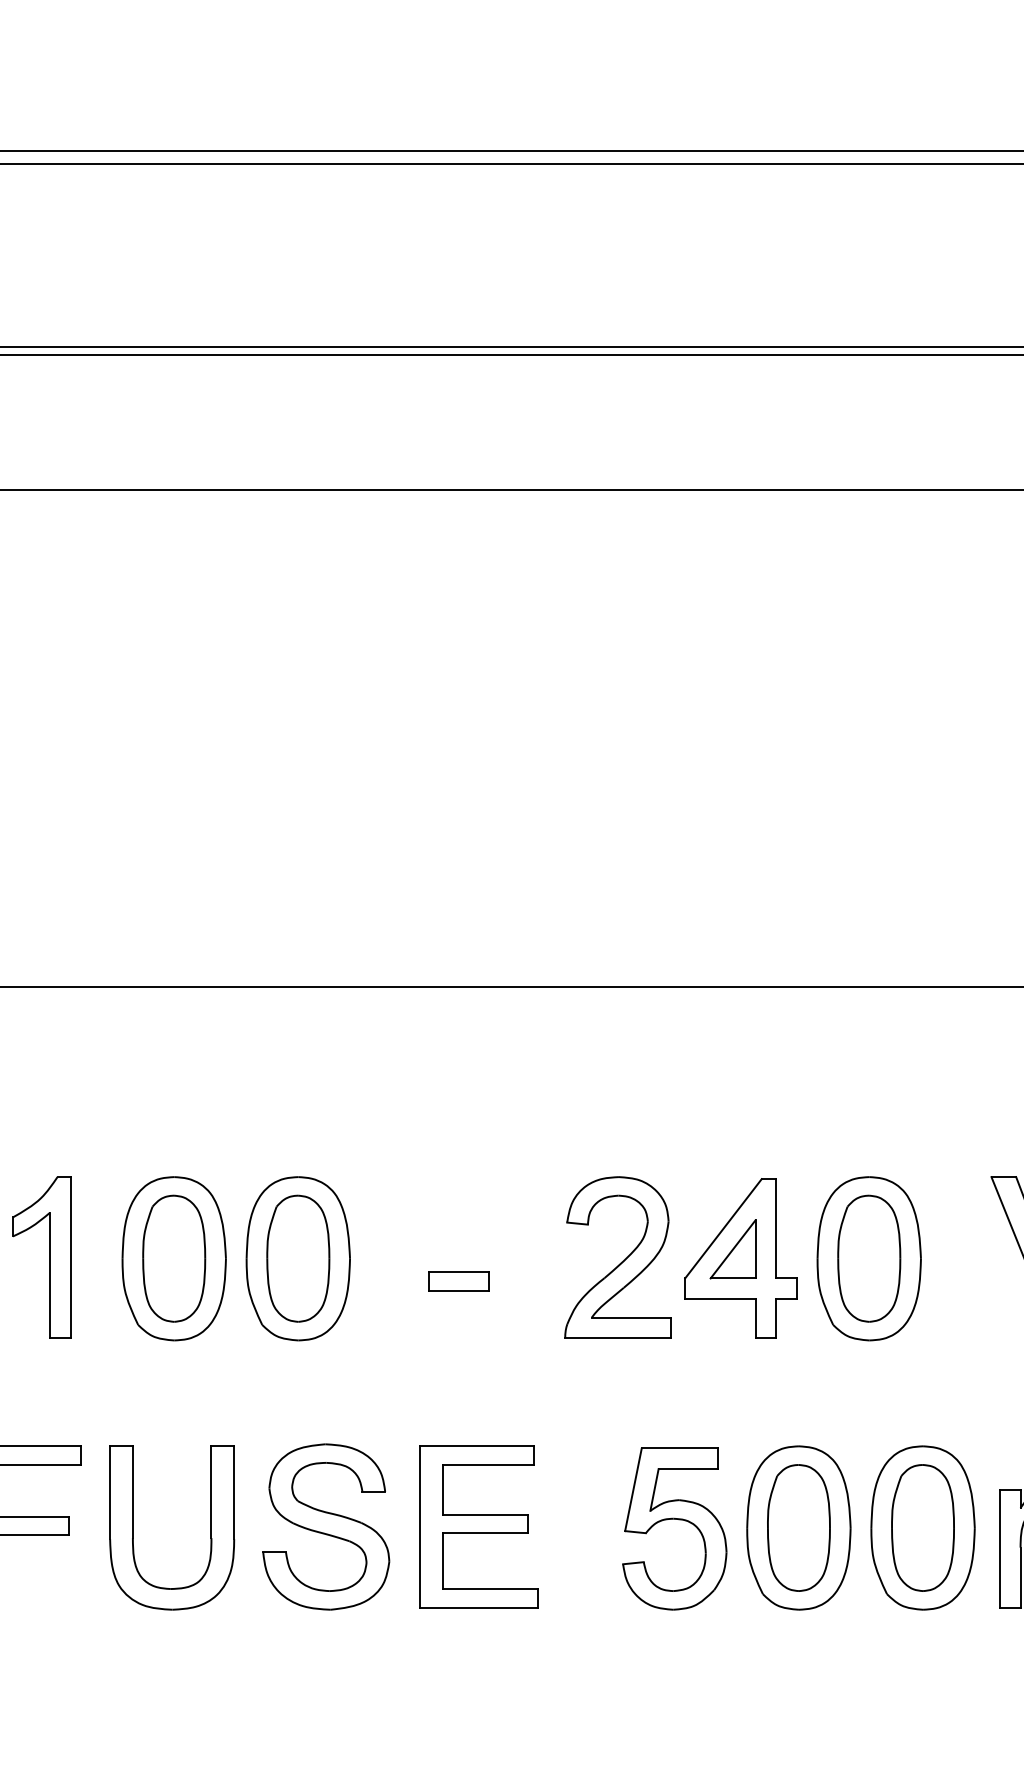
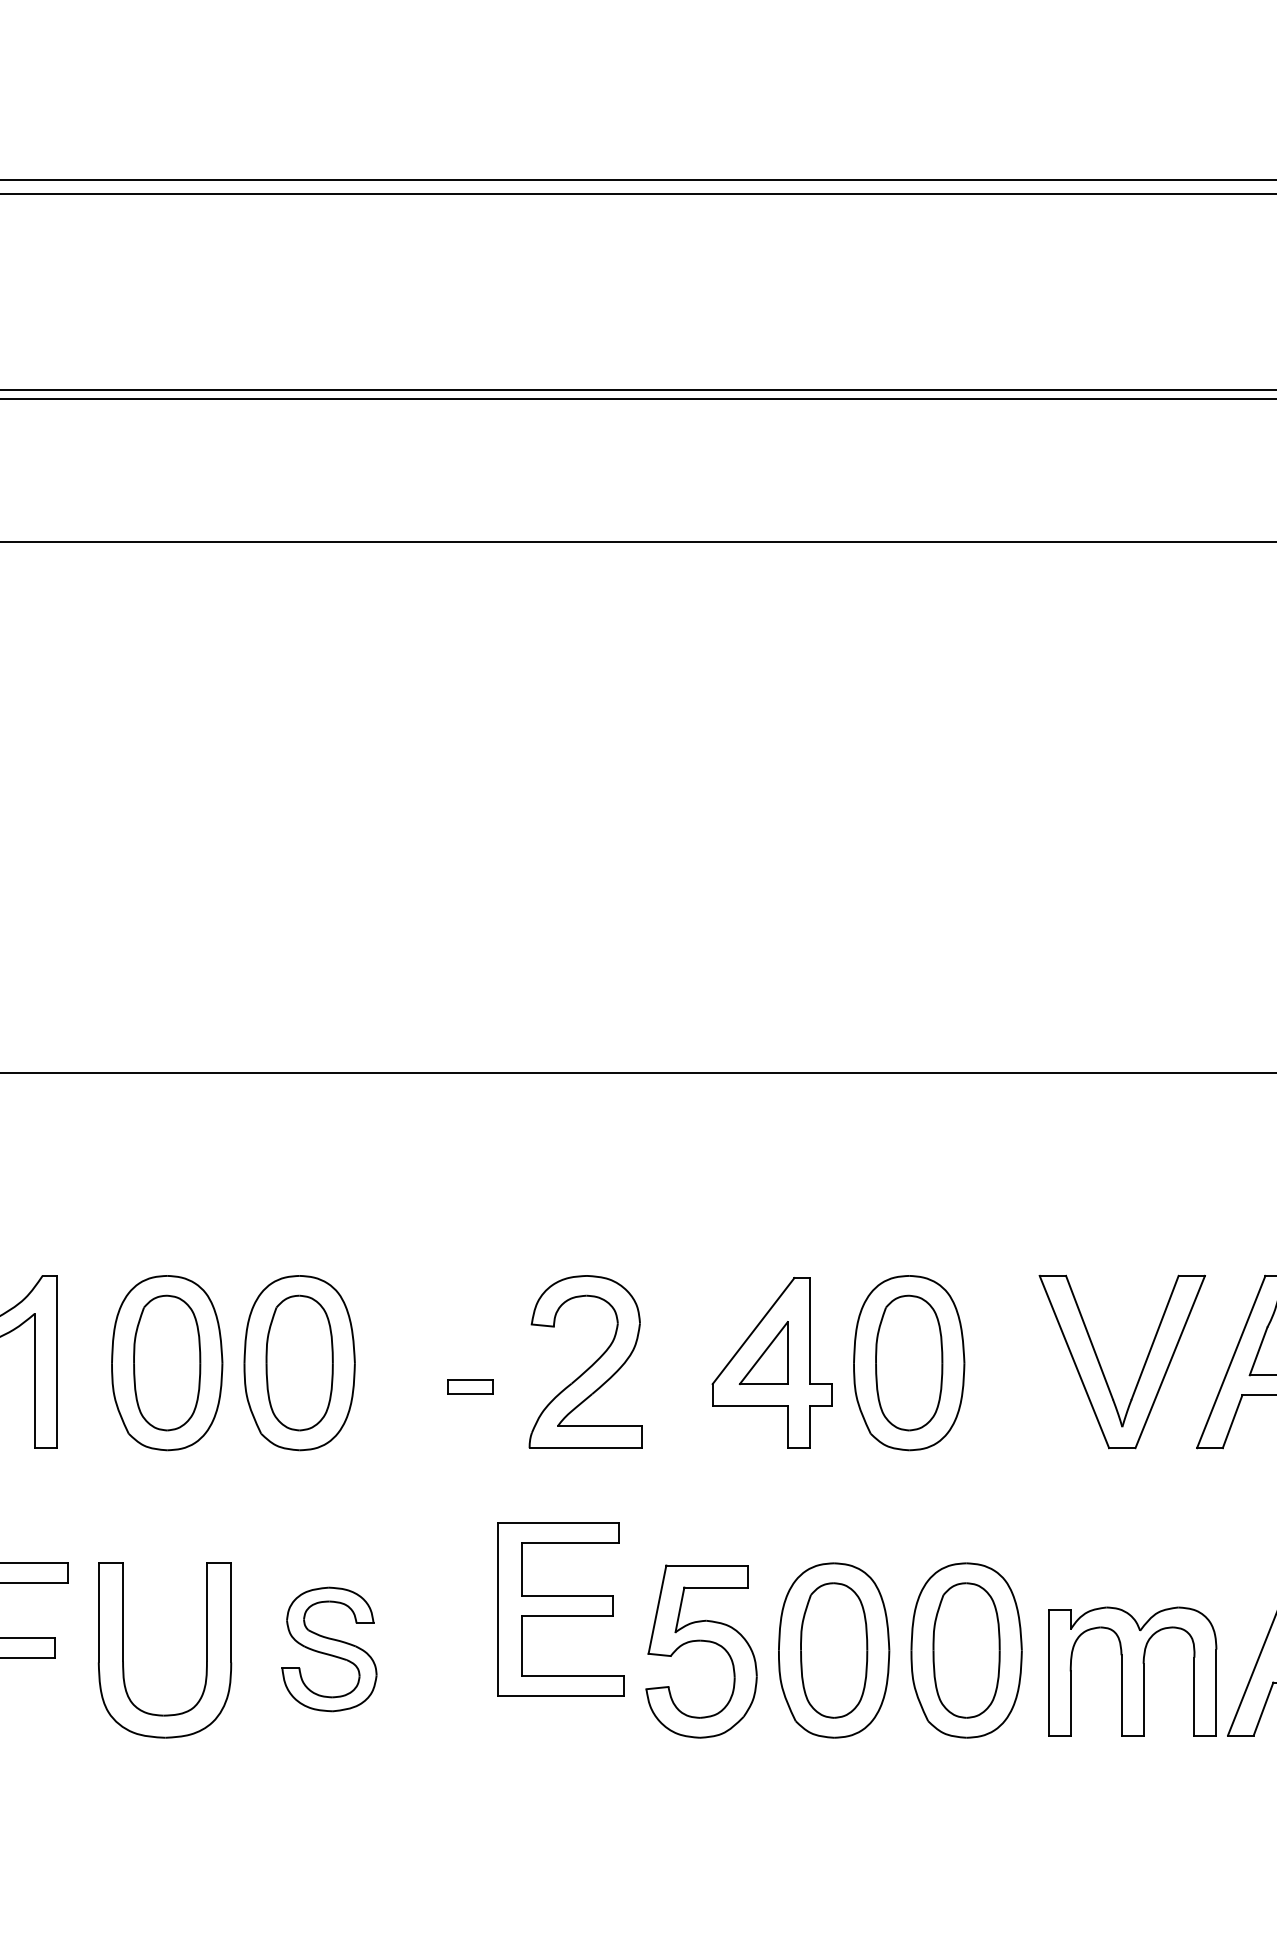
part: (622, 1261) -> (590, 1365), moved
part: (458, 1280) -> (470, 1386), size x0.7
part: (326, 1527) -> (329, 1649), size x0.7
part: (478, 1527) -> (560, 1609), moved

